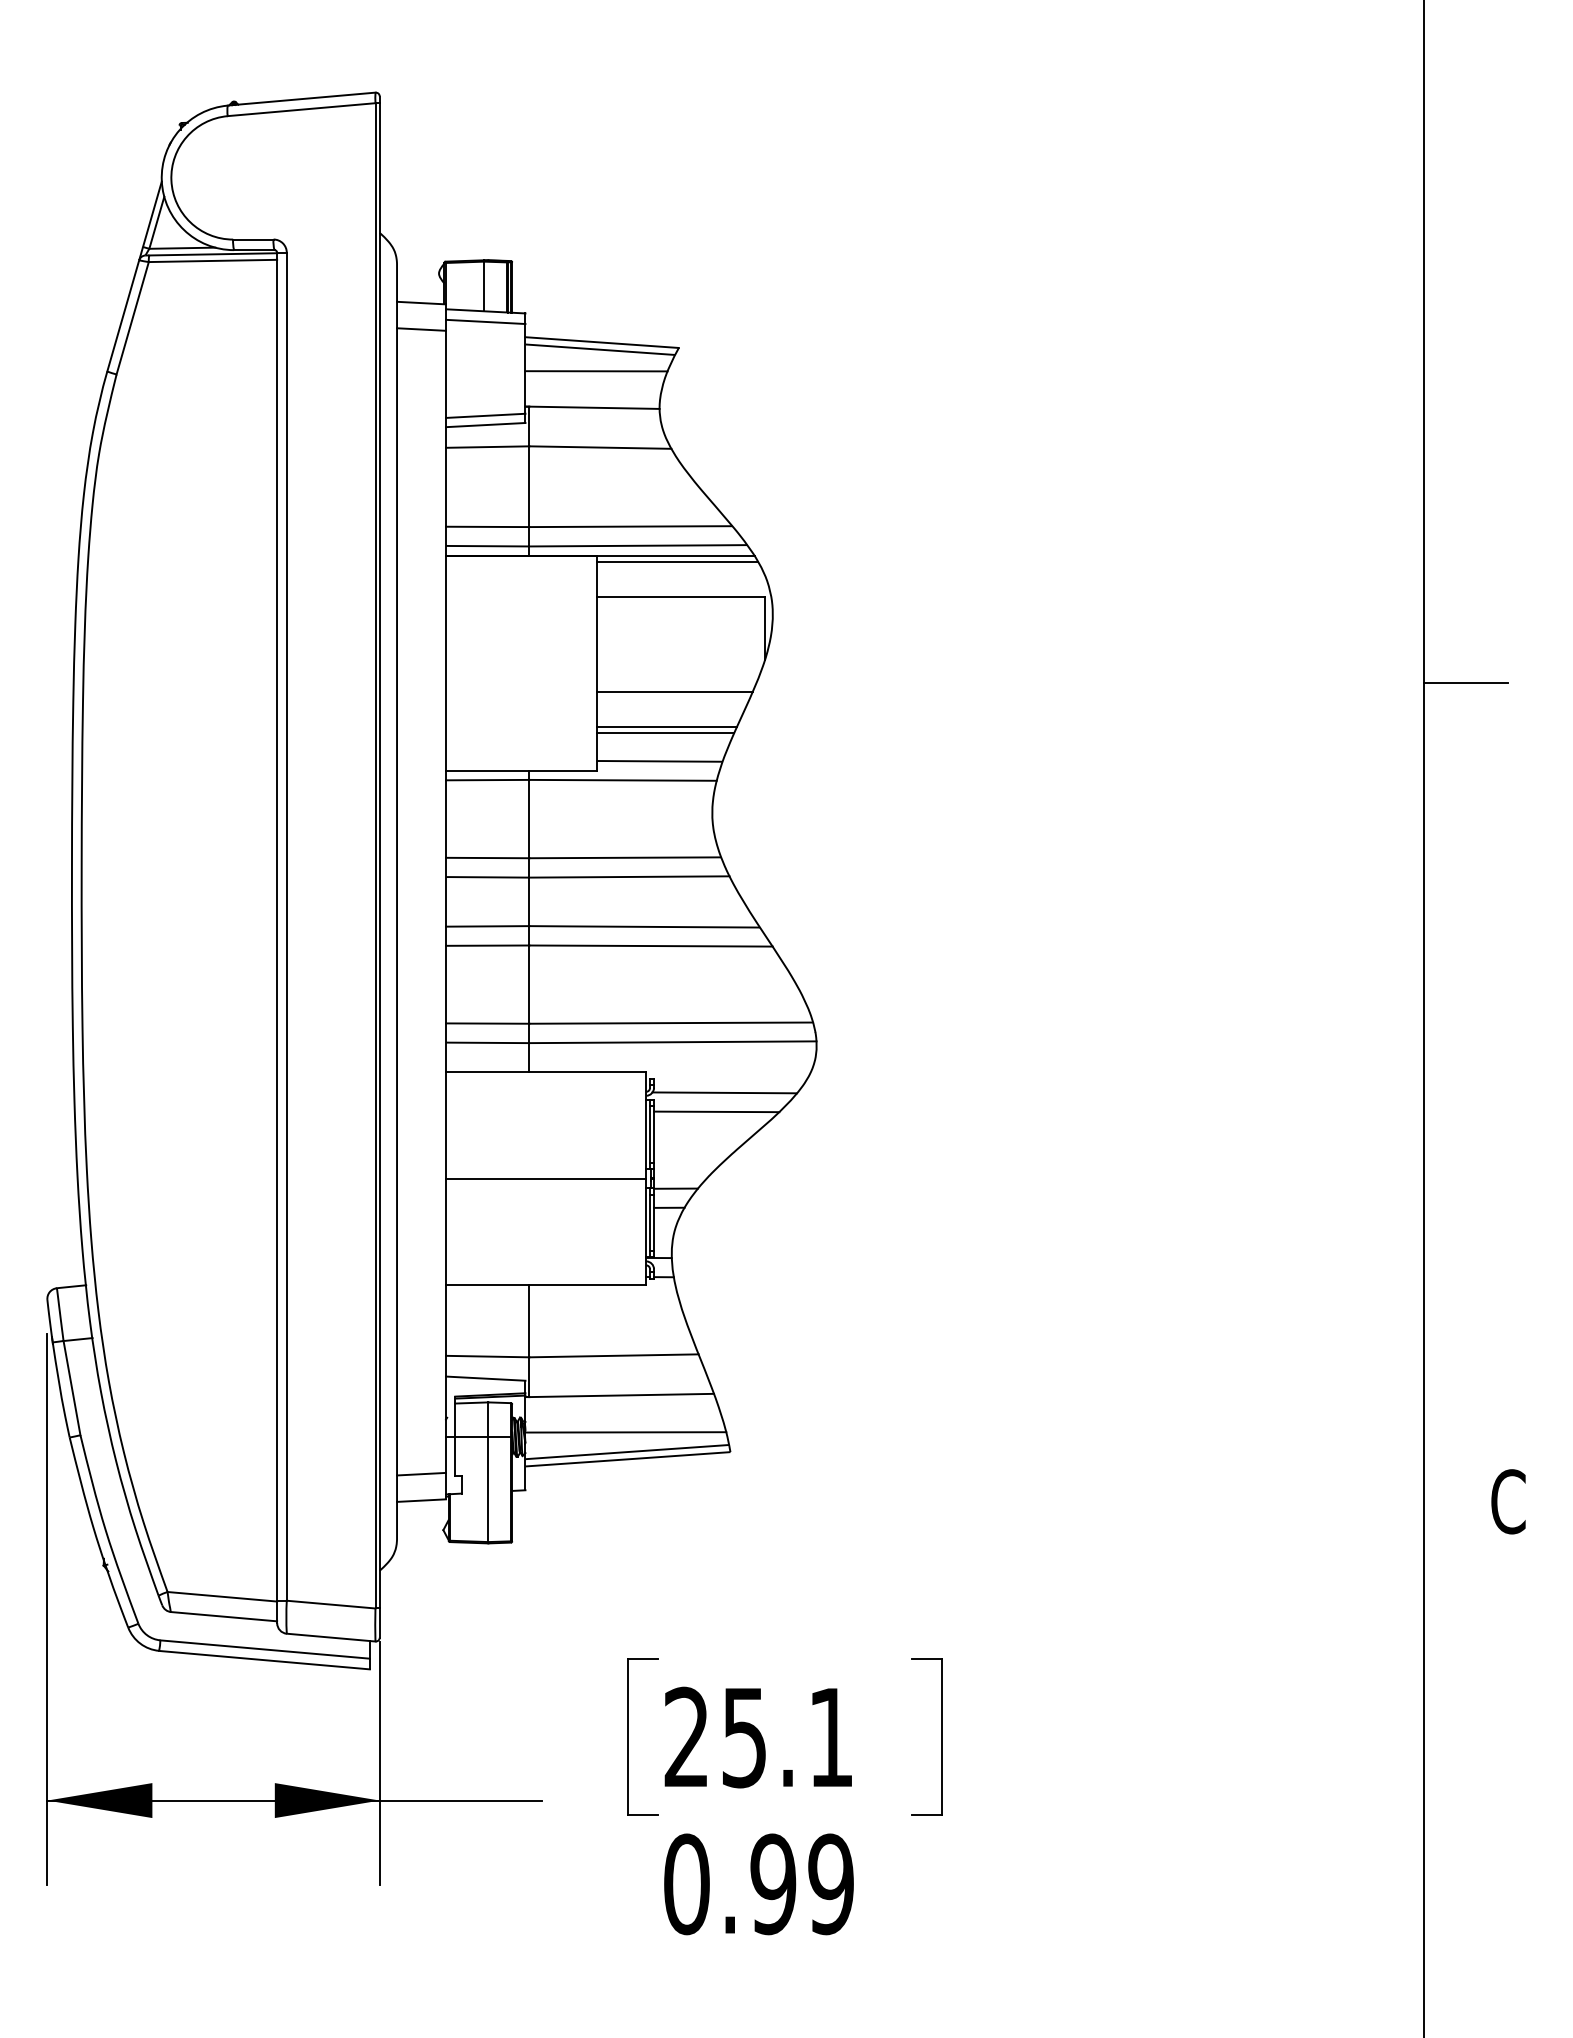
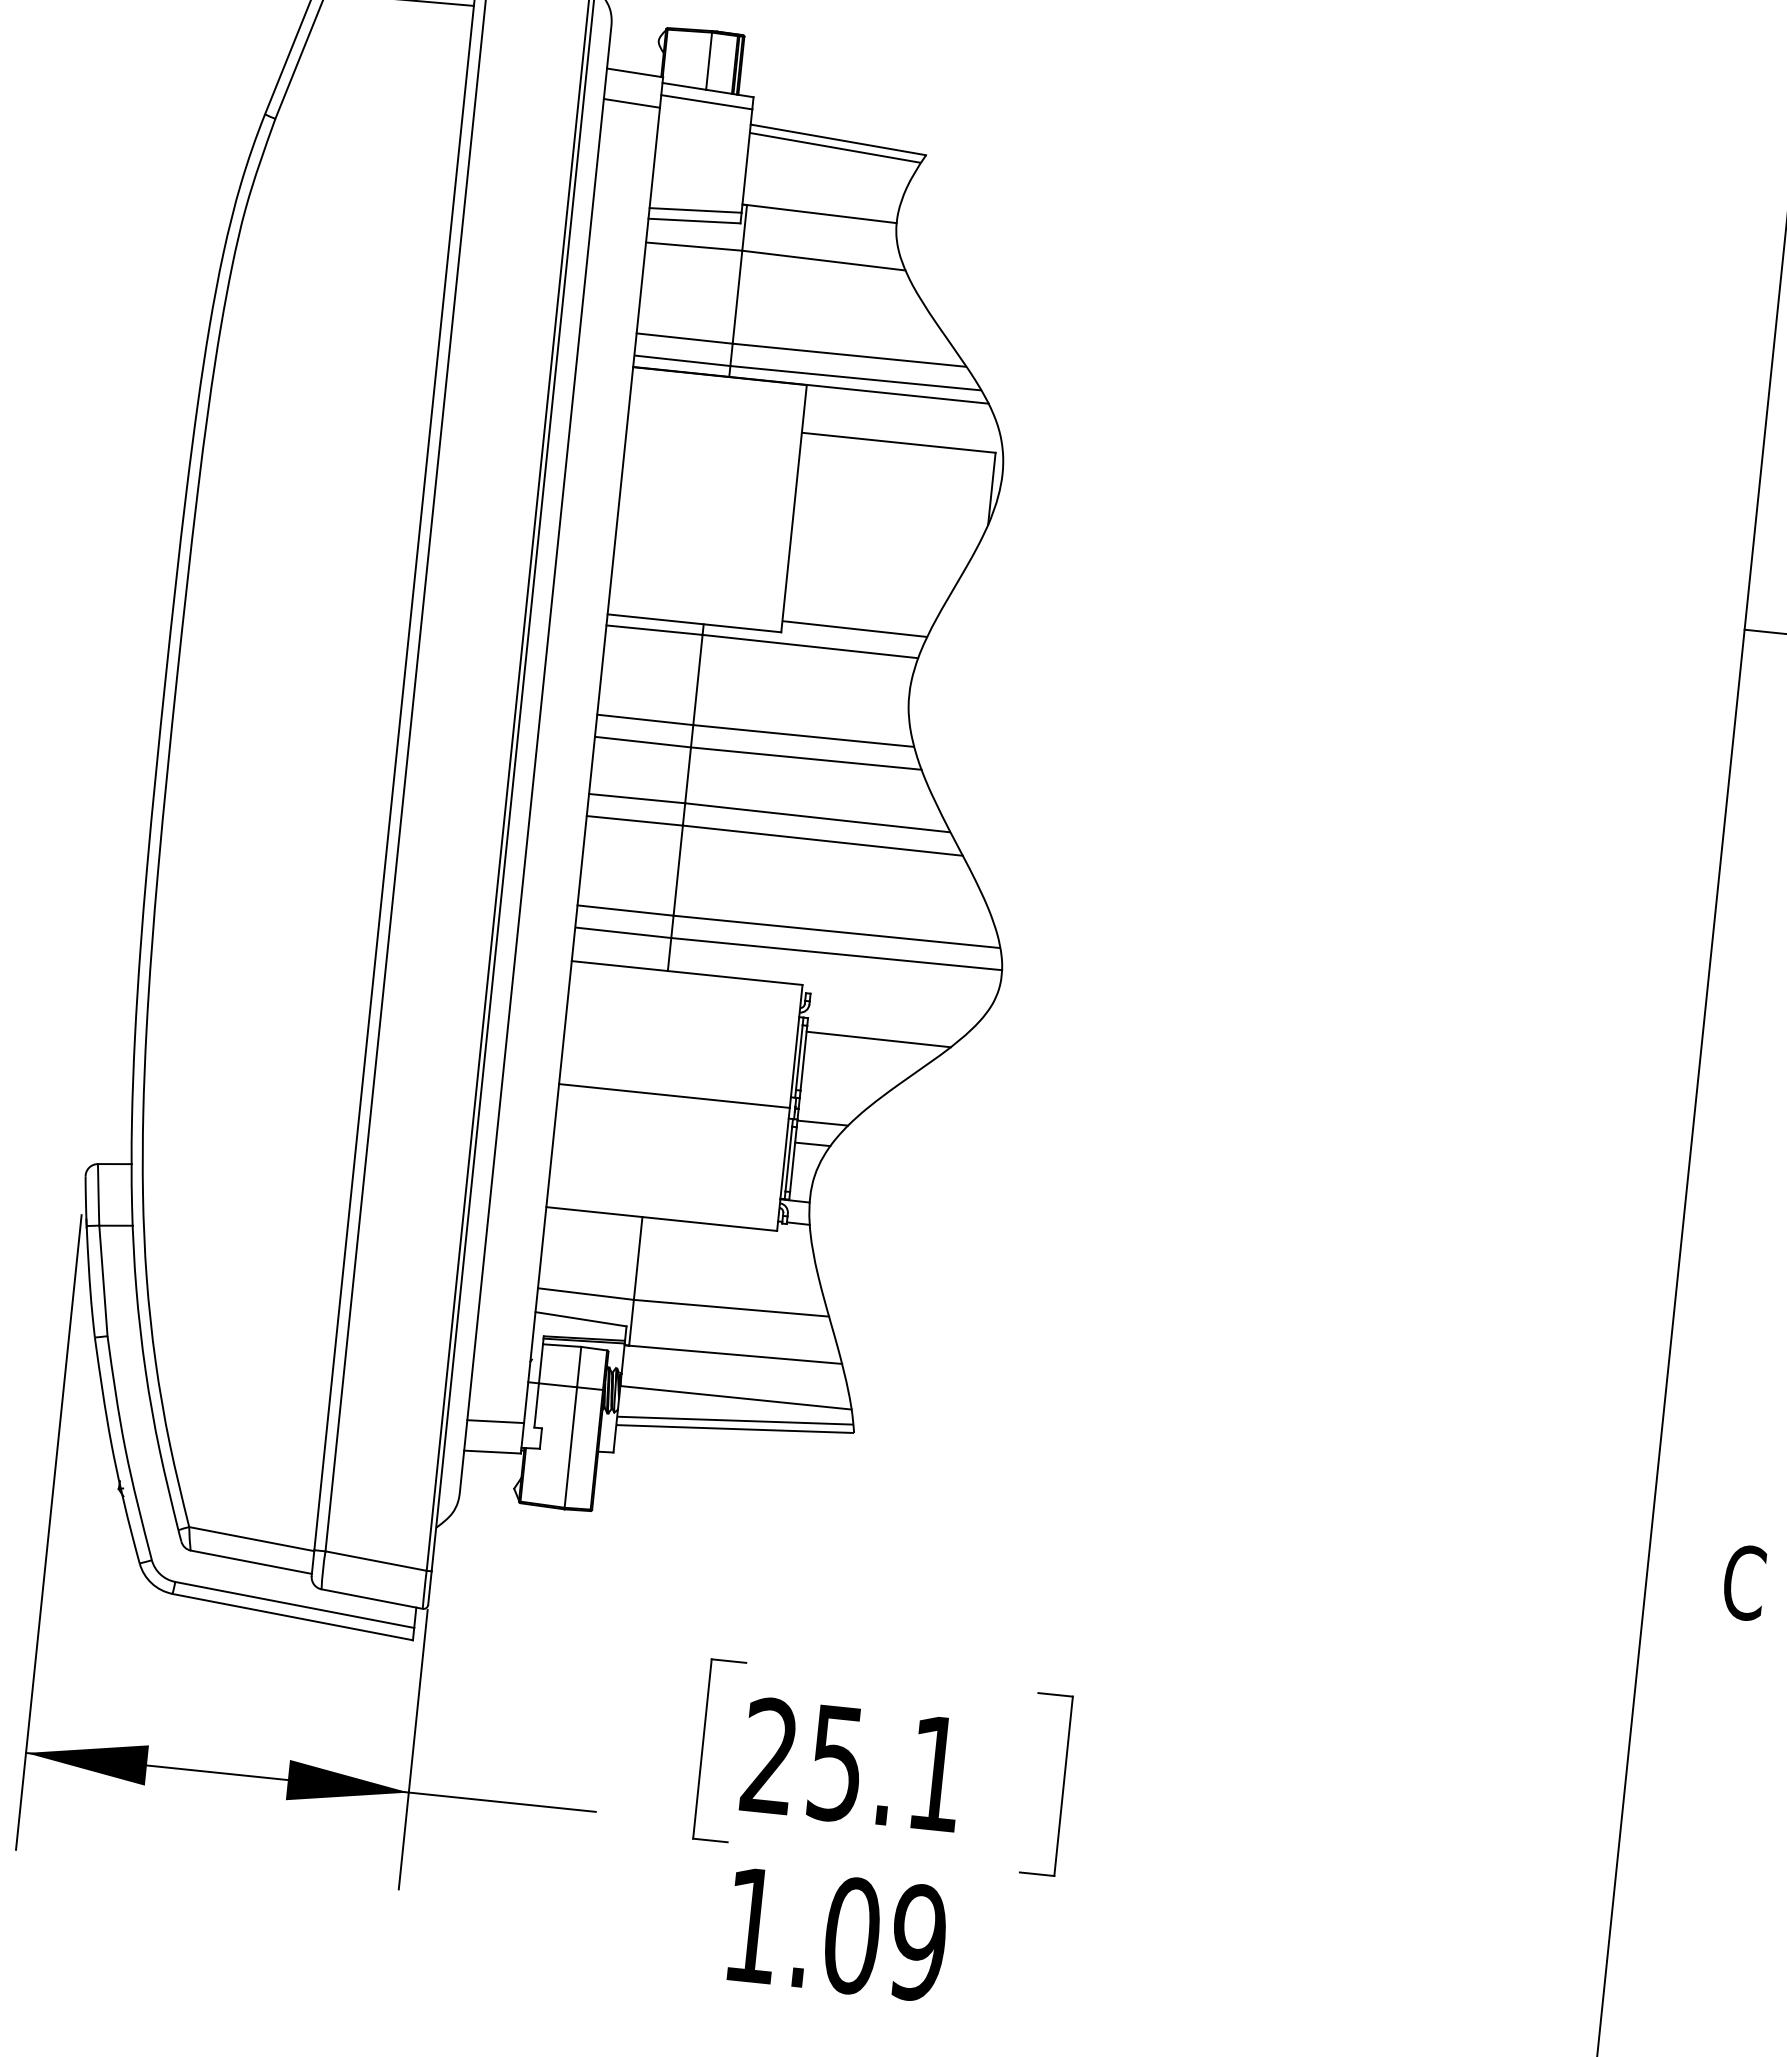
line: (596, 371) -> (828, 172), removed
line: (677, 562) -> (899, 402), removed
line: (674, 691) -> (880, 550), removed
line: (666, 726) -> (866, 589), removed
line: (665, 733) -> (864, 597), removed
line: (724, 1092) -> (890, 1018), removed
text: (730, 1884) -> (802, 1930), 0.99 -> 1.09

